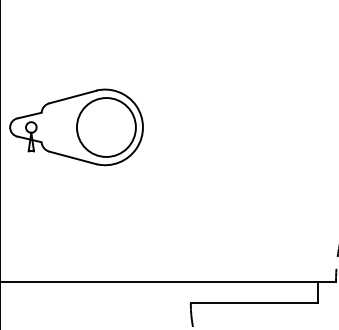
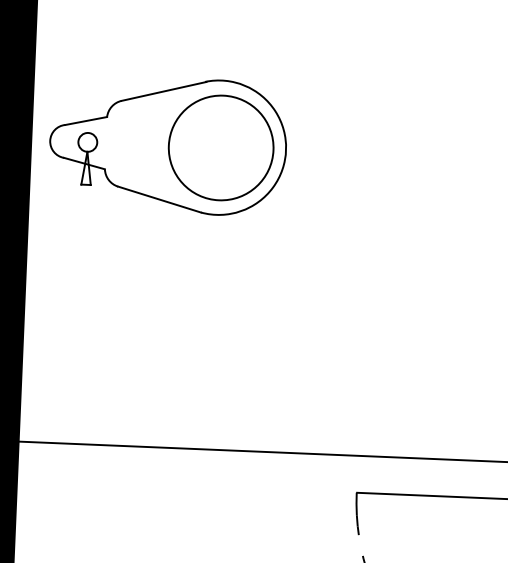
part: (76, 127) -> (167, 145), moved

